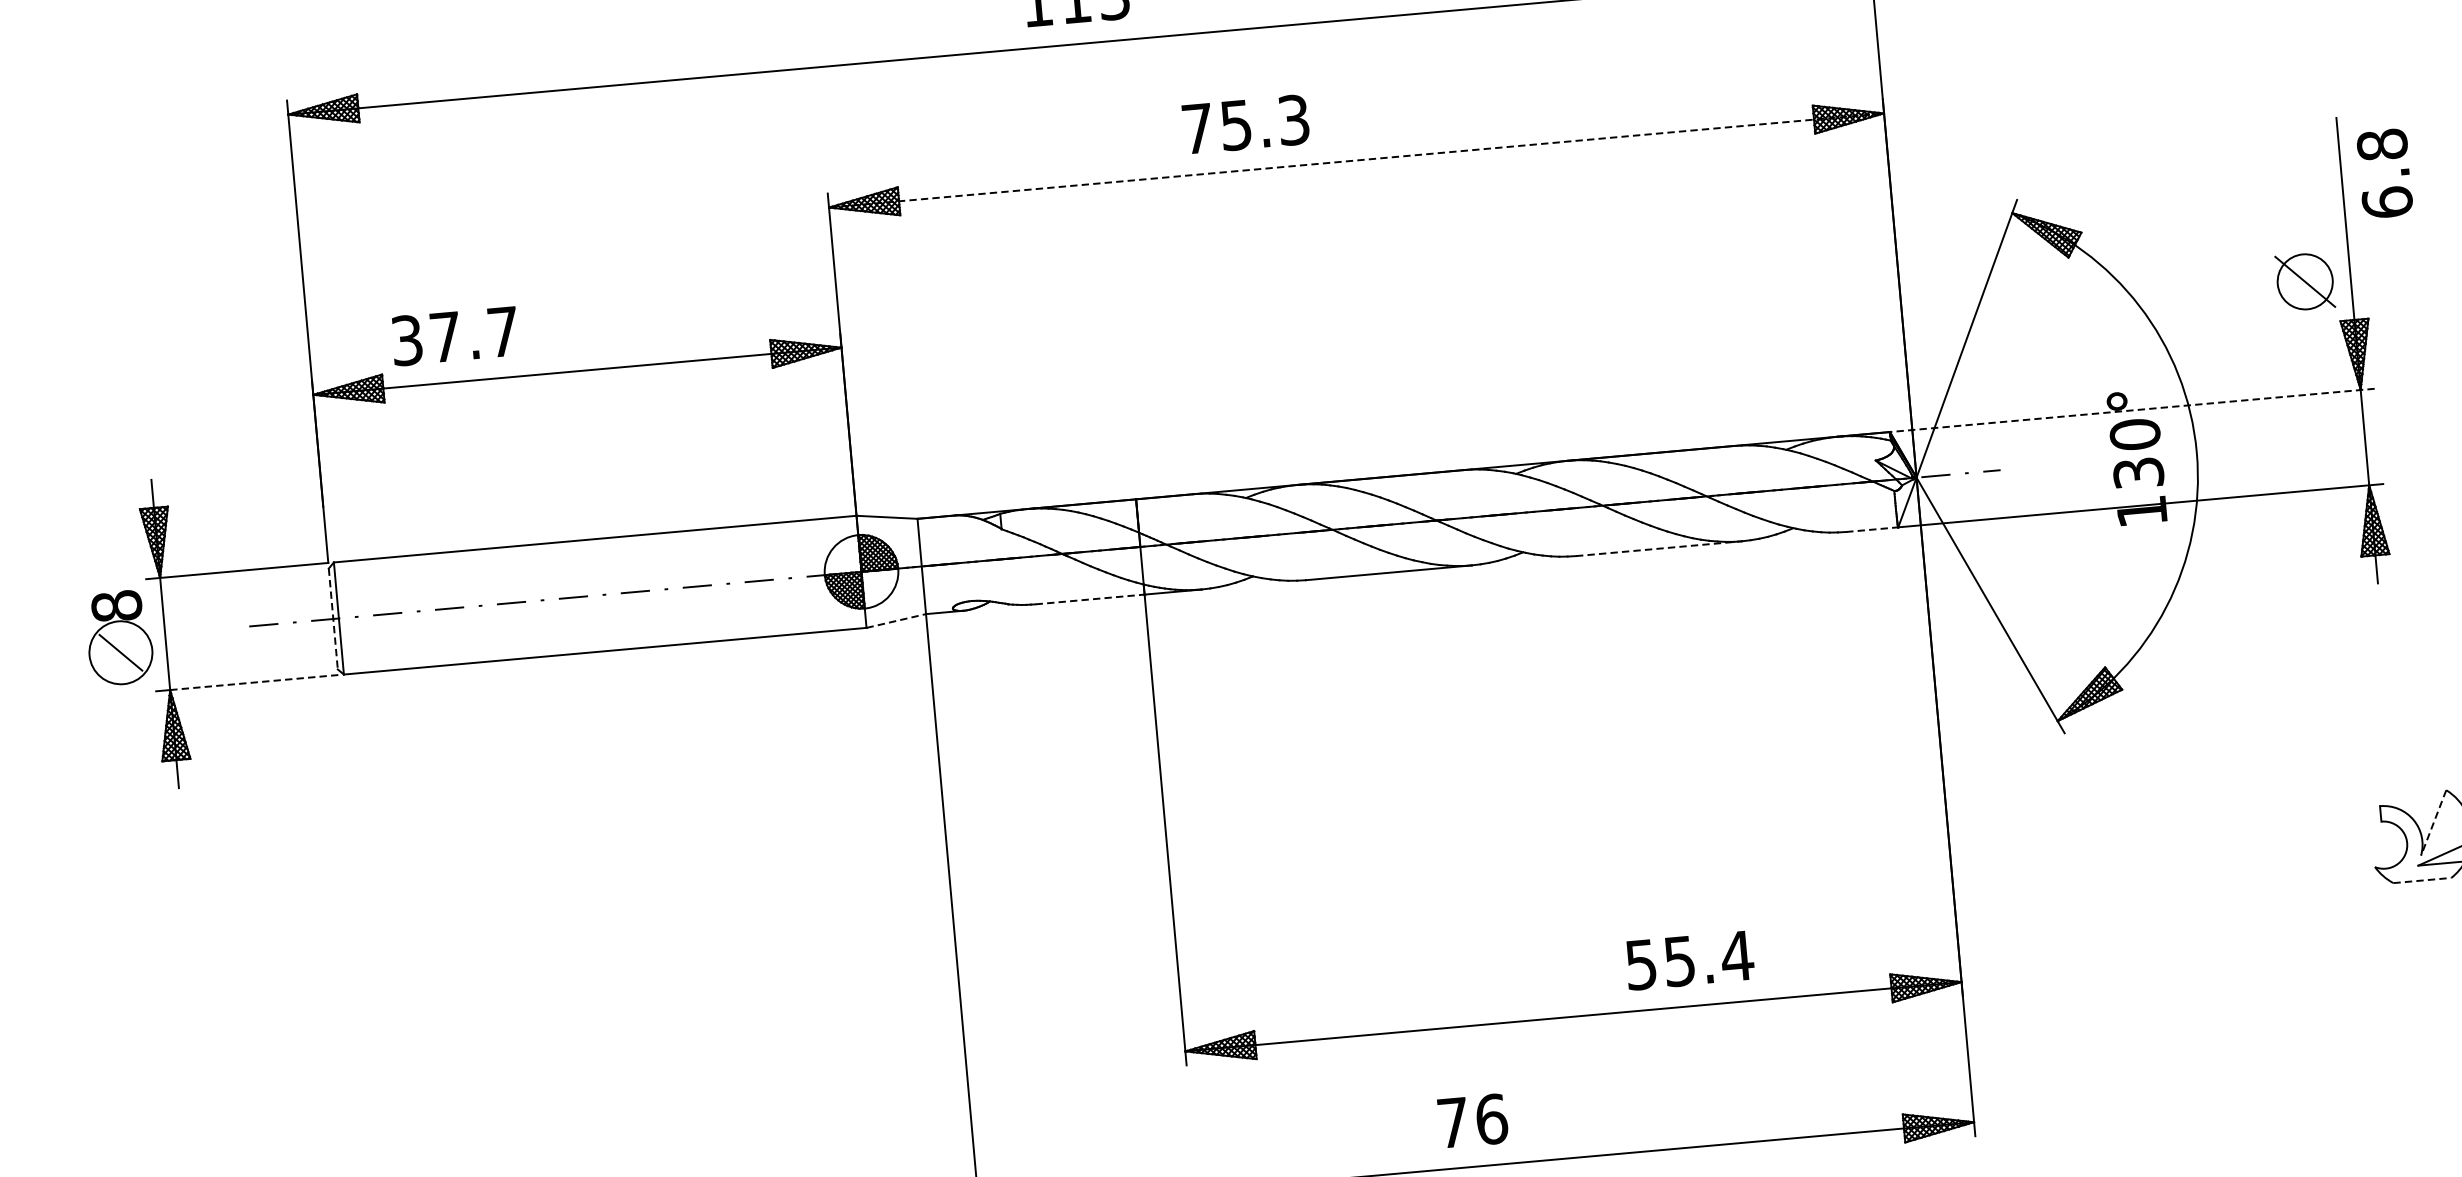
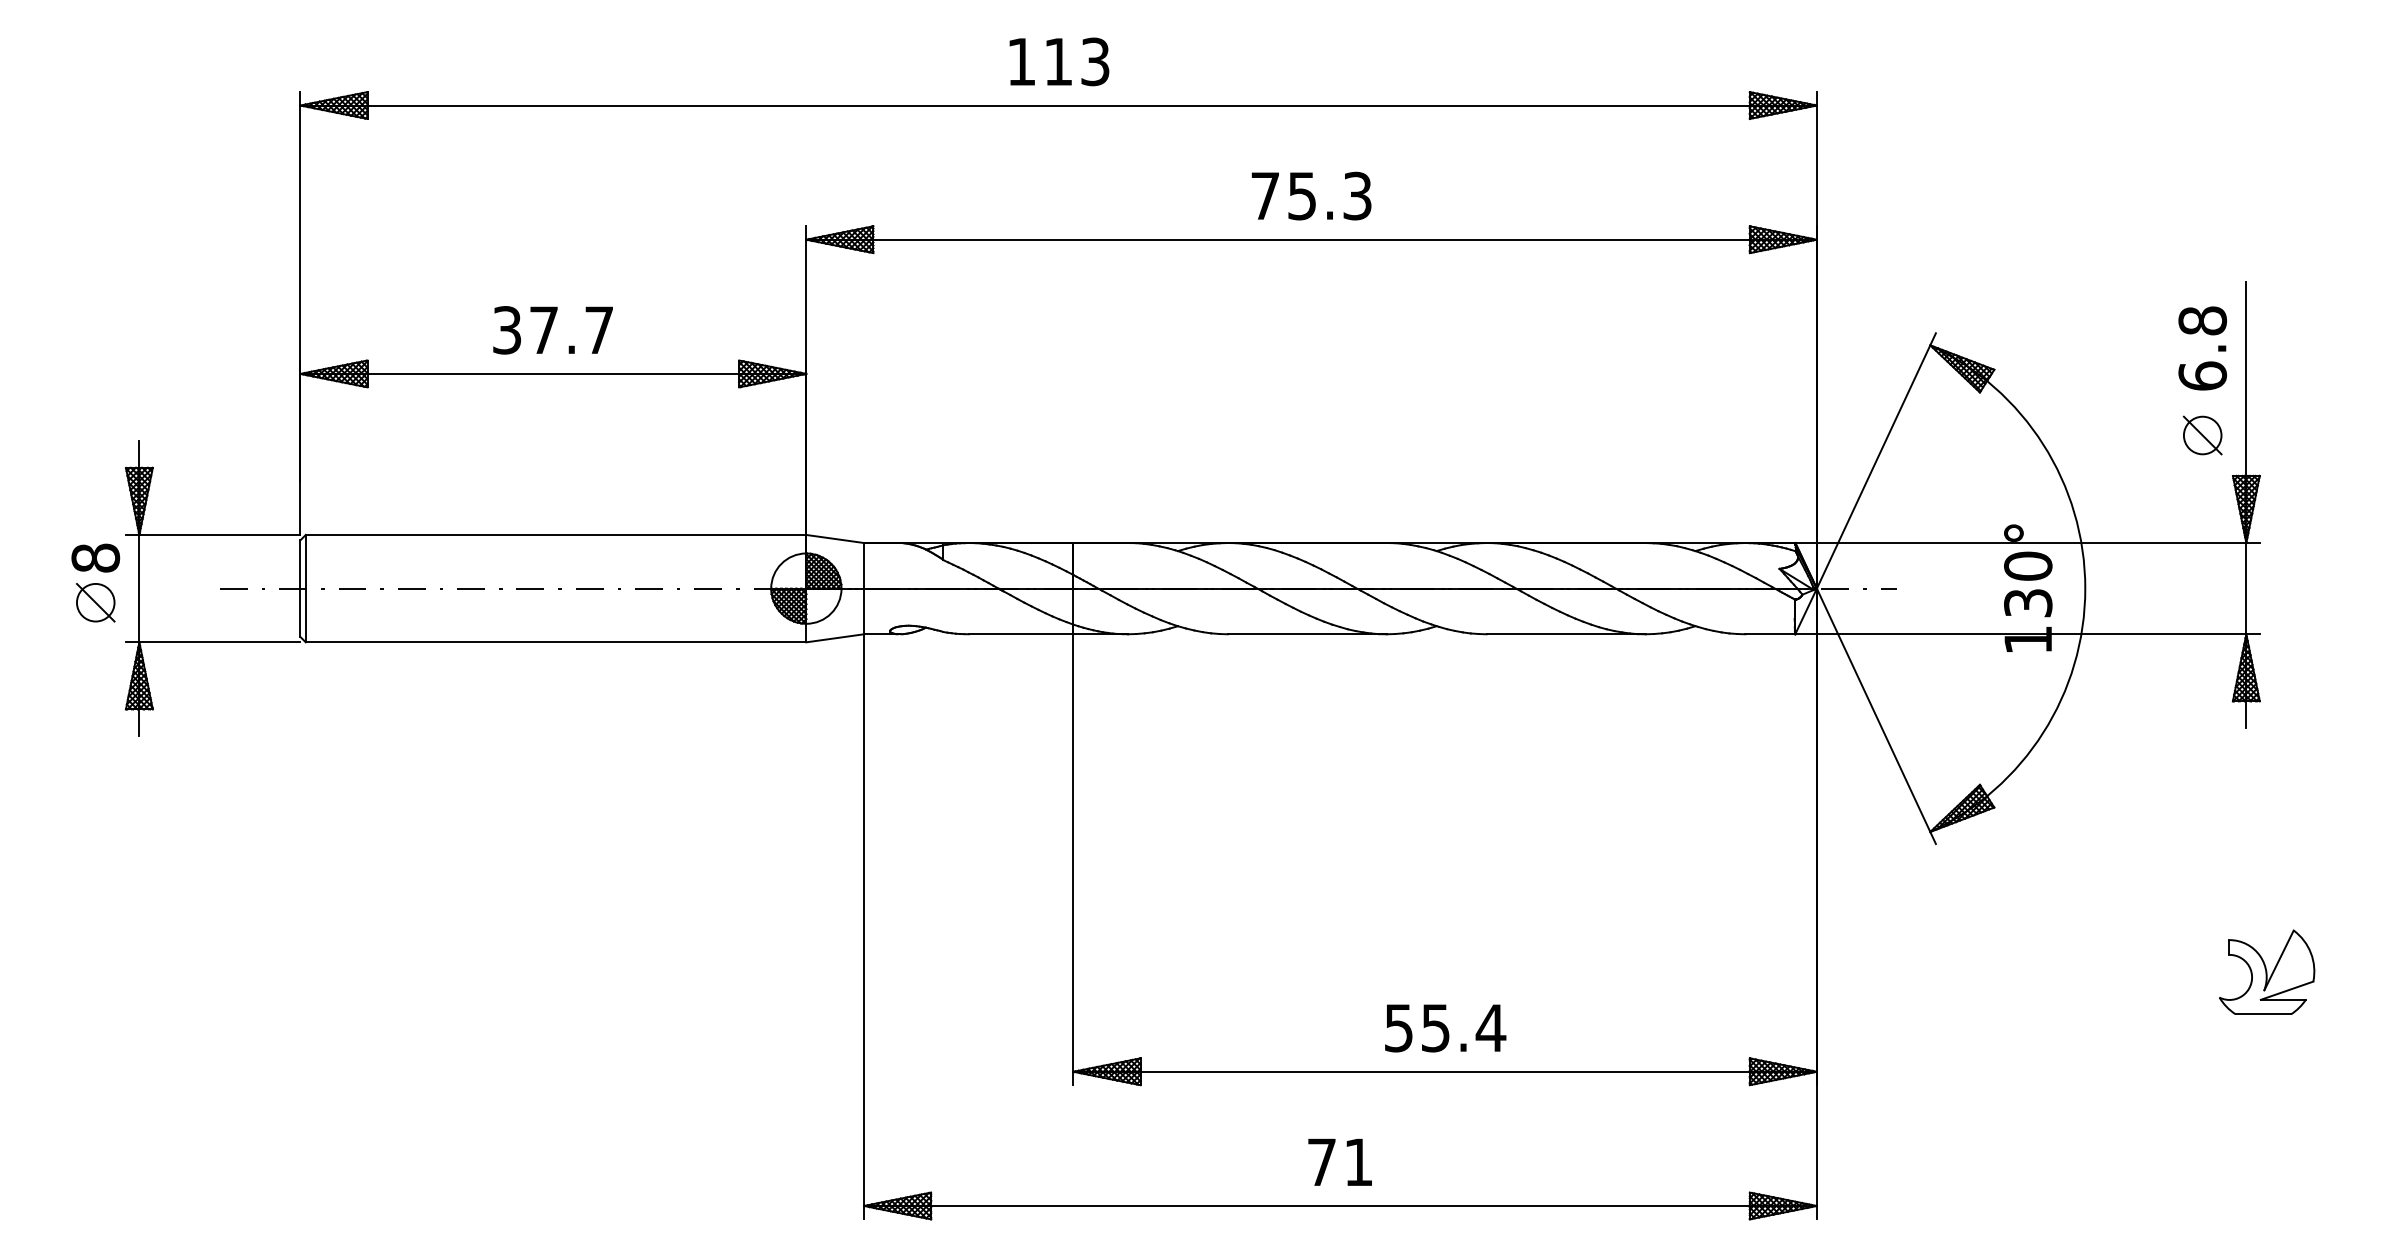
text: (1245, 123) -> (1311, 195), moved
line: (1357, 160) -> (1312, 239), dashed -> solid
text: (2384, 173) -> (2202, 348), moved
part: (2304, 281) -> (2202, 435), size x0.71
text: (454, 336) -> (552, 330), moved
line: (2132, 410) -> (2027, 543), dashed -> solid
line: (1872, 529) -> (1770, 634), dashed -> solid
line: (1659, 548) -> (1566, 634), dashed -> solid
line: (1090, 599) -> (1021, 634), dashed -> solid
line: (333, 619) -> (300, 589), dashed -> solid
line: (896, 621) -> (835, 638), dashed -> solid
circle: (120, 652) -> (95, 602), size x0.62
line: (253, 682) -> (219, 642), dashed -> solid
line: (2433, 822) -> (2278, 960), dashed -> solid
line: (2422, 880) -> (2263, 1014), dashed -> solid
text: (1689, 960) -> (1445, 1028), moved
text: (1491, 1119) -> (1358, 1162), 76 -> 71

